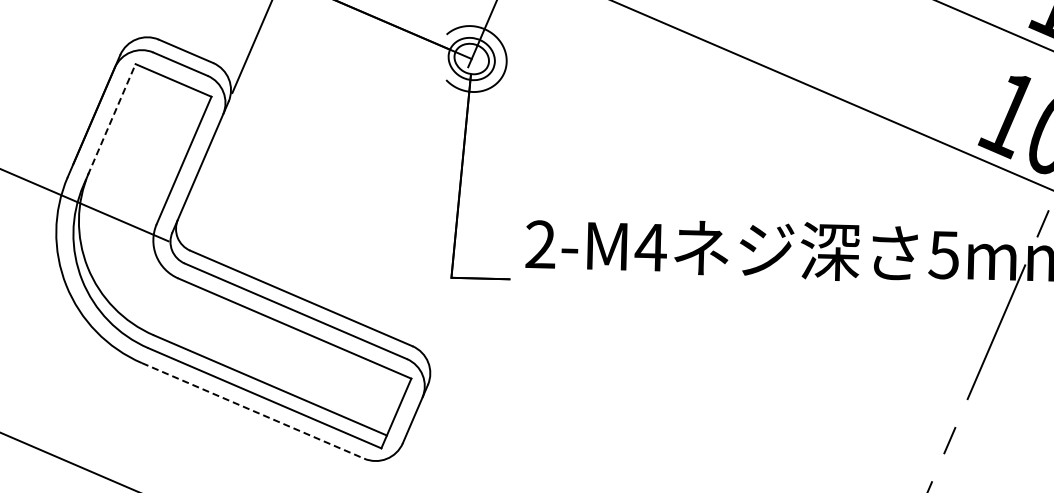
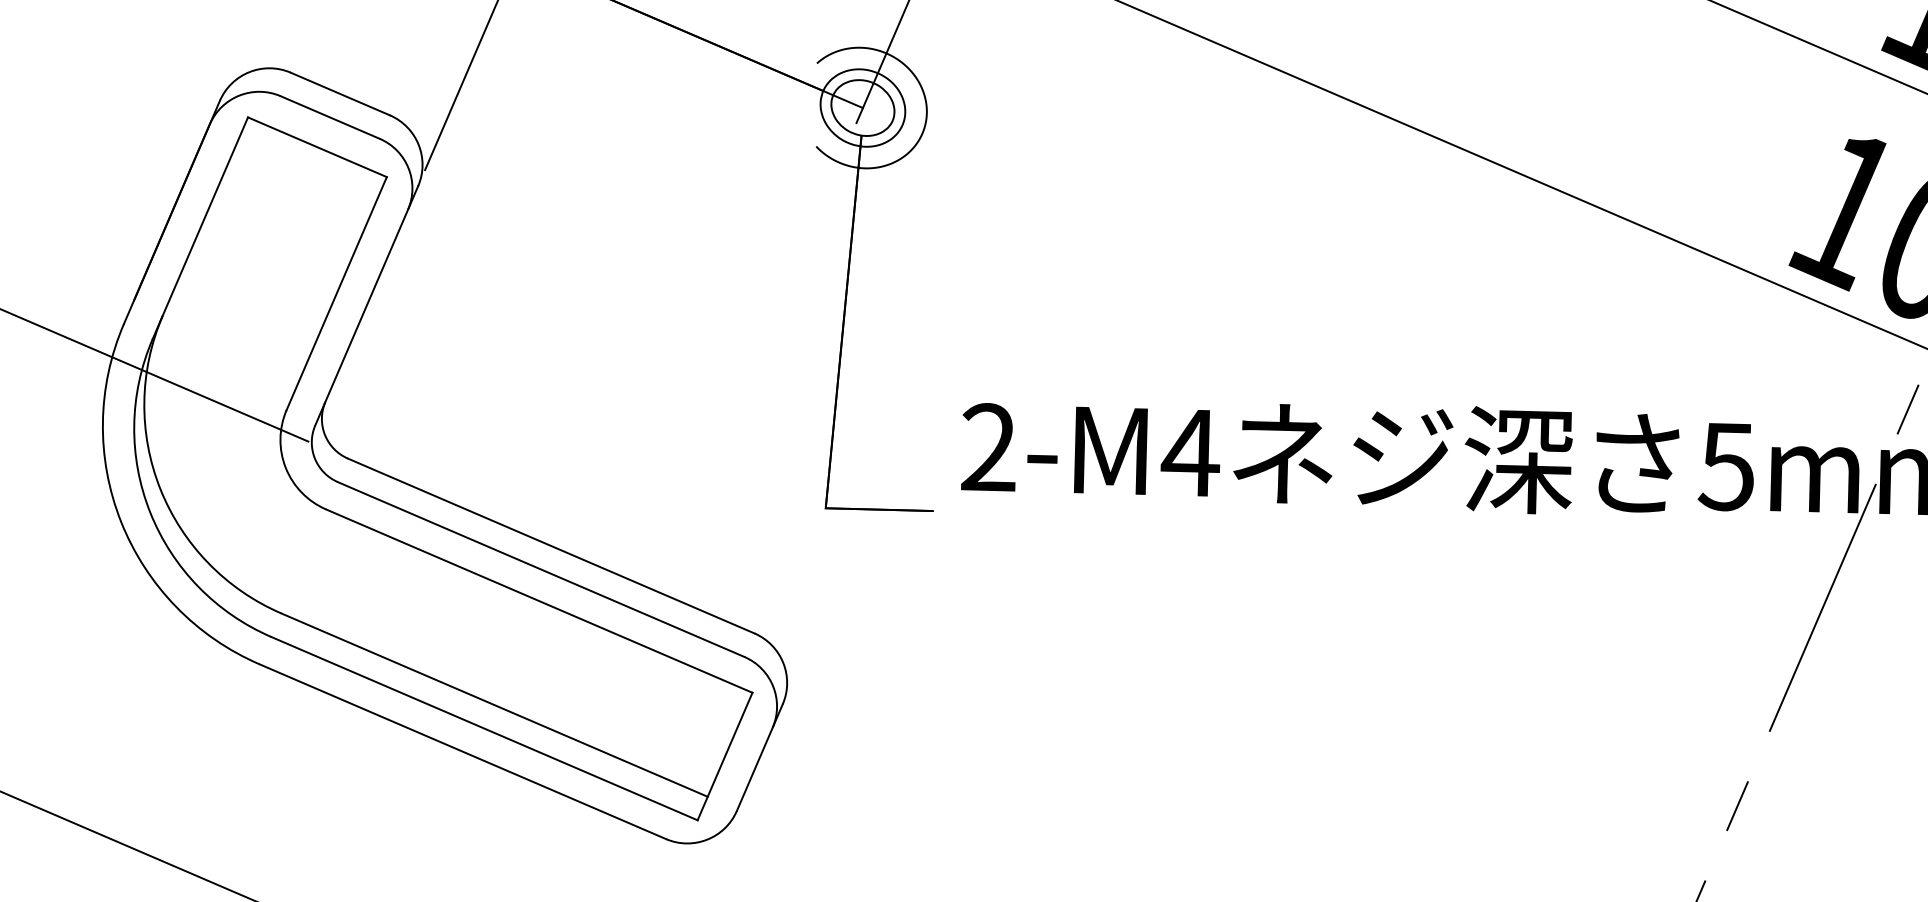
line: (109, 124) -> (200, 227), dashed -> solid
line: (253, 410) -> (463, 751), dashed -> solid

